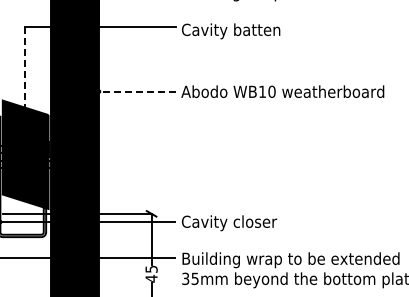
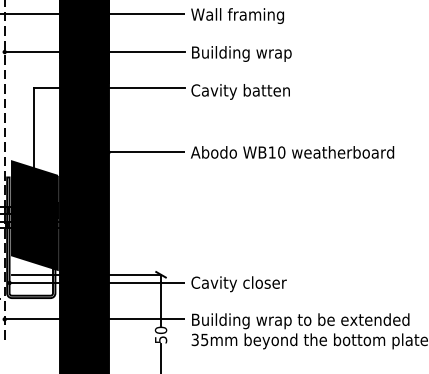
line: (24, 70) -> (33, 131), dashed -> solid
line: (138, 91) -> (147, 152), dashed -> solid
text: (151, 273) -> (160, 334), 45 -> 50

